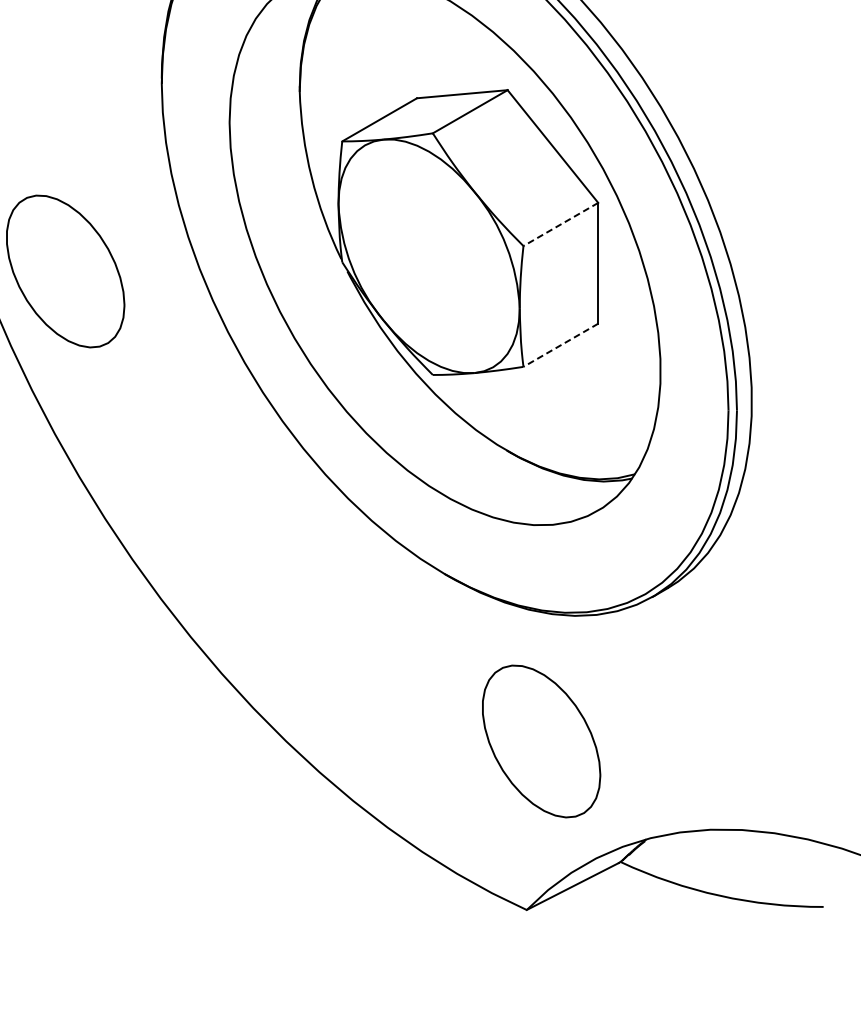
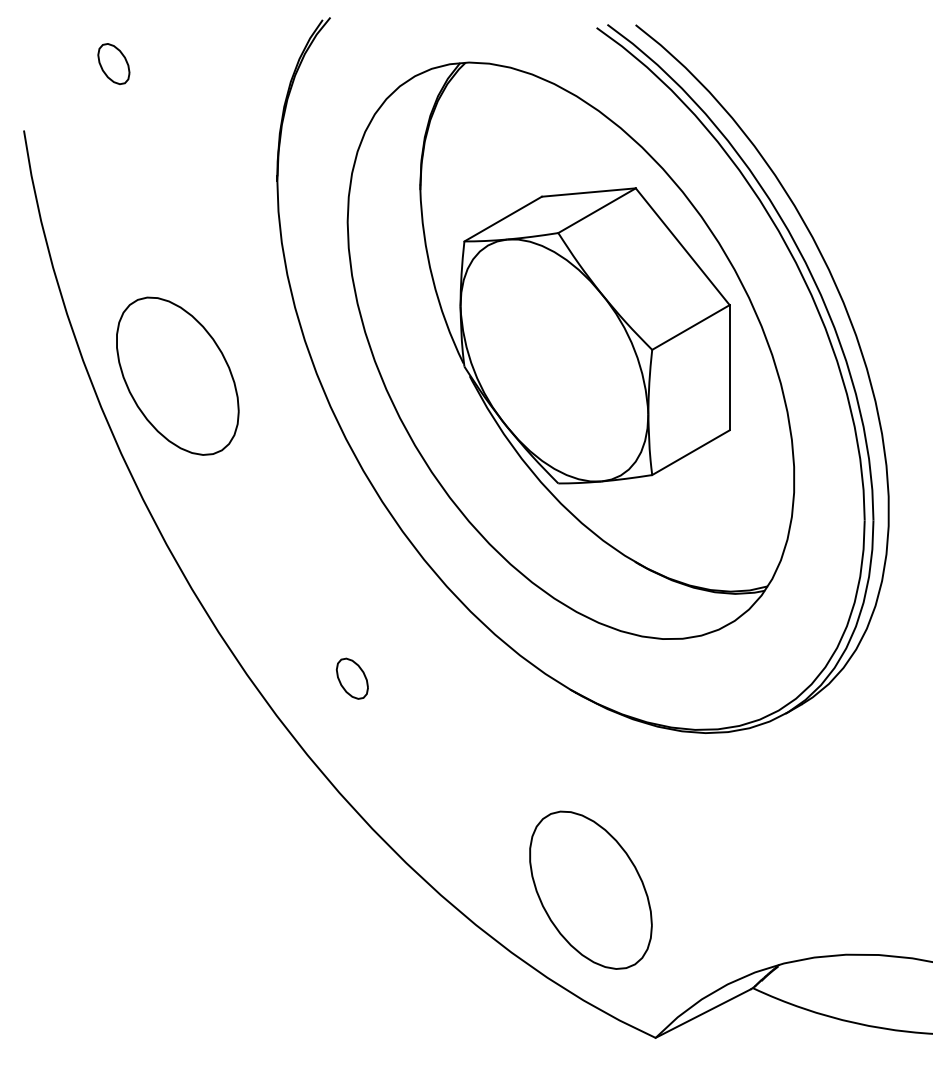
line: (560, 224) -> (690, 327), dashed -> solid
line: (560, 345) -> (690, 452), dashed -> solid
part: (233, 563) -> (351, 678), added
part: (541, 740) -> (590, 889), moved

